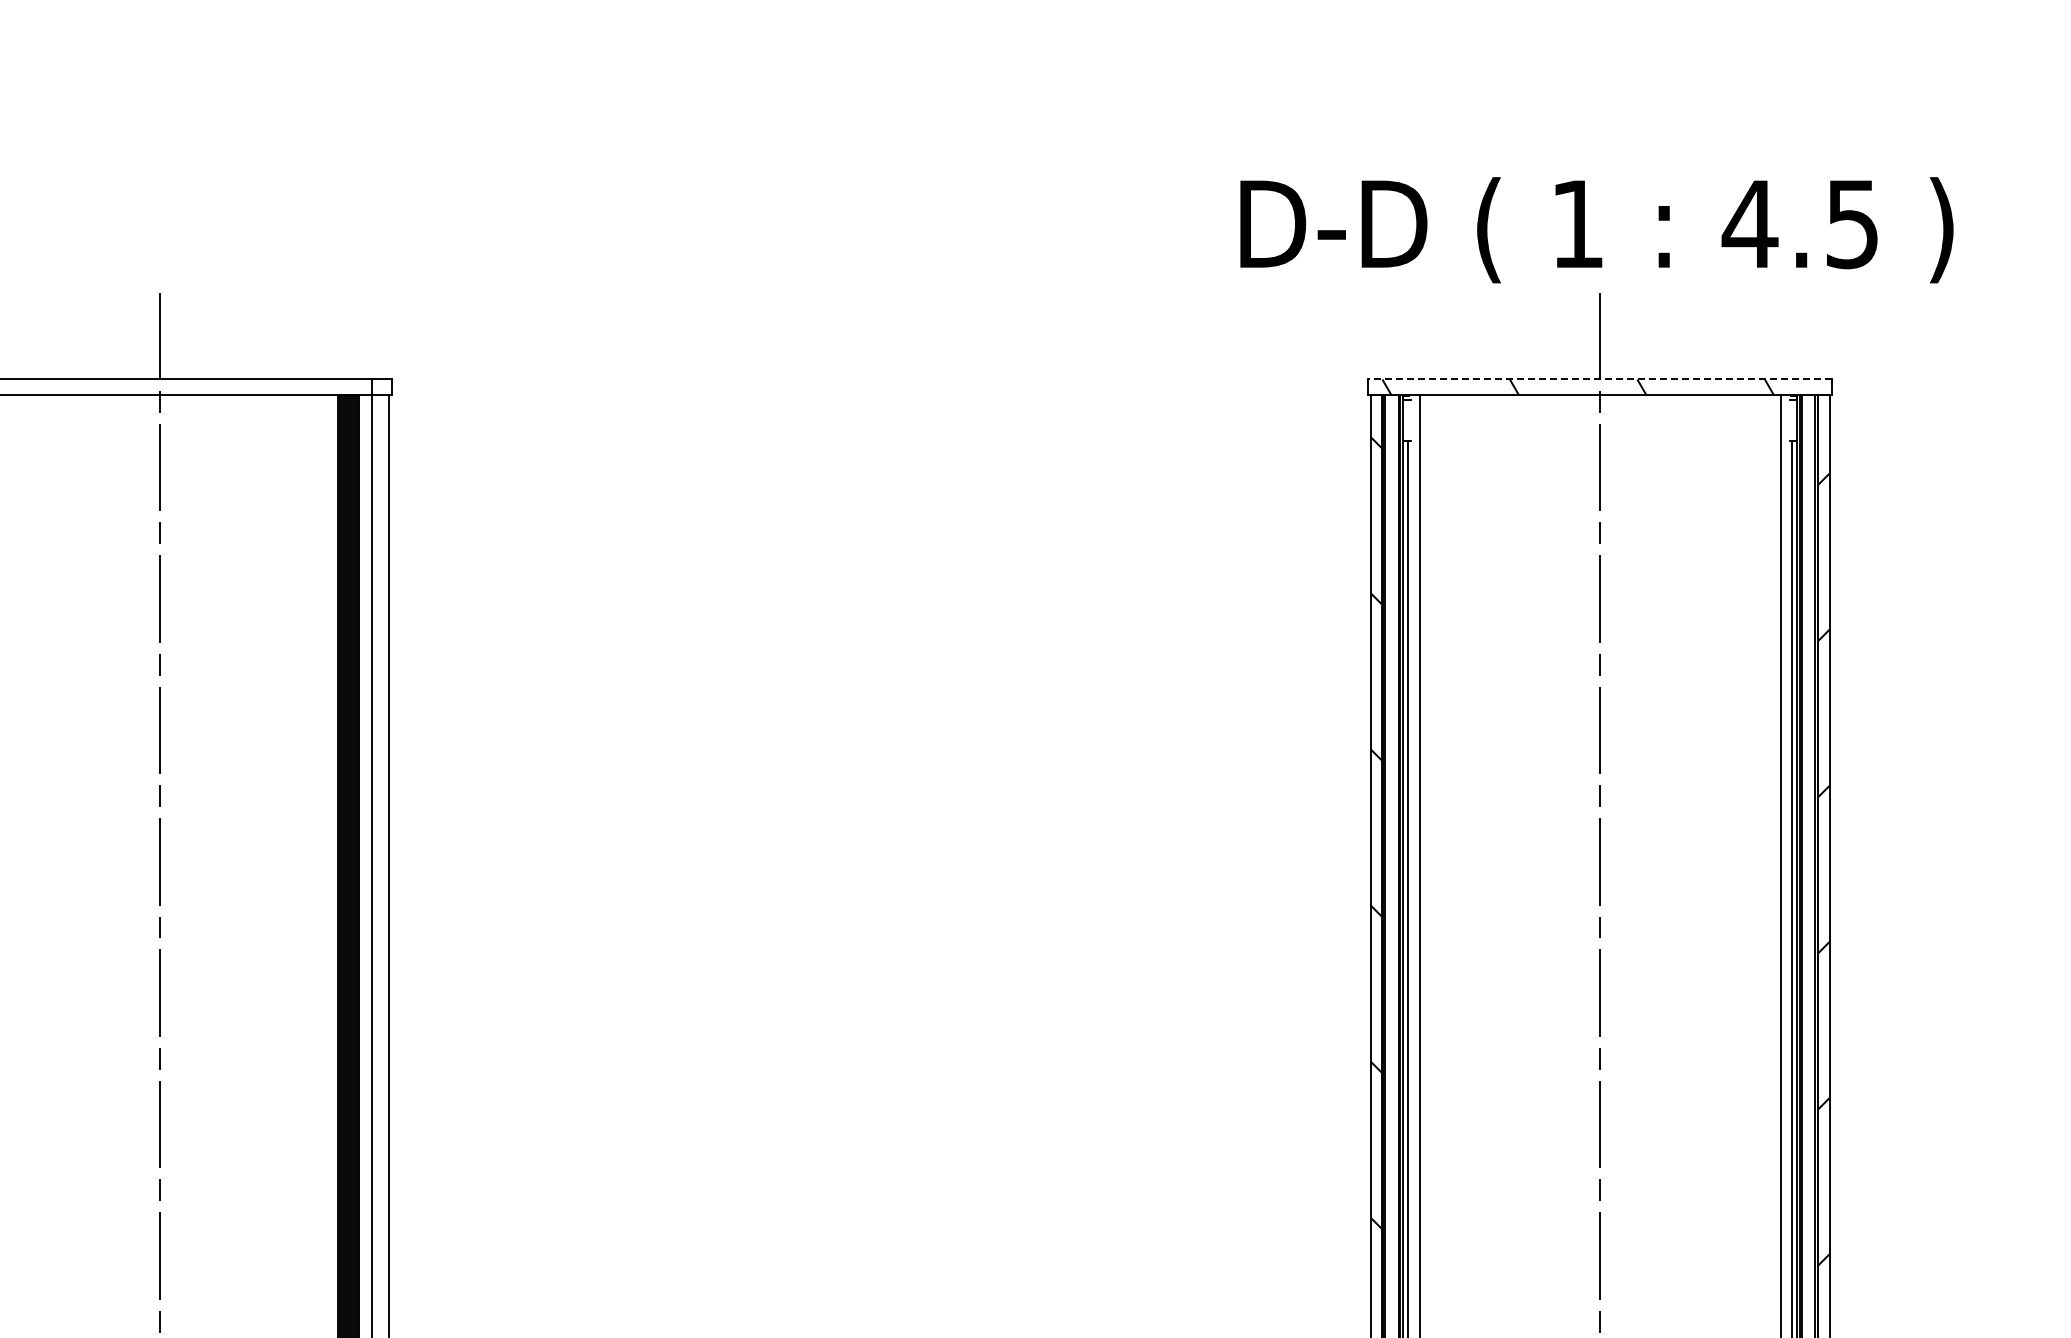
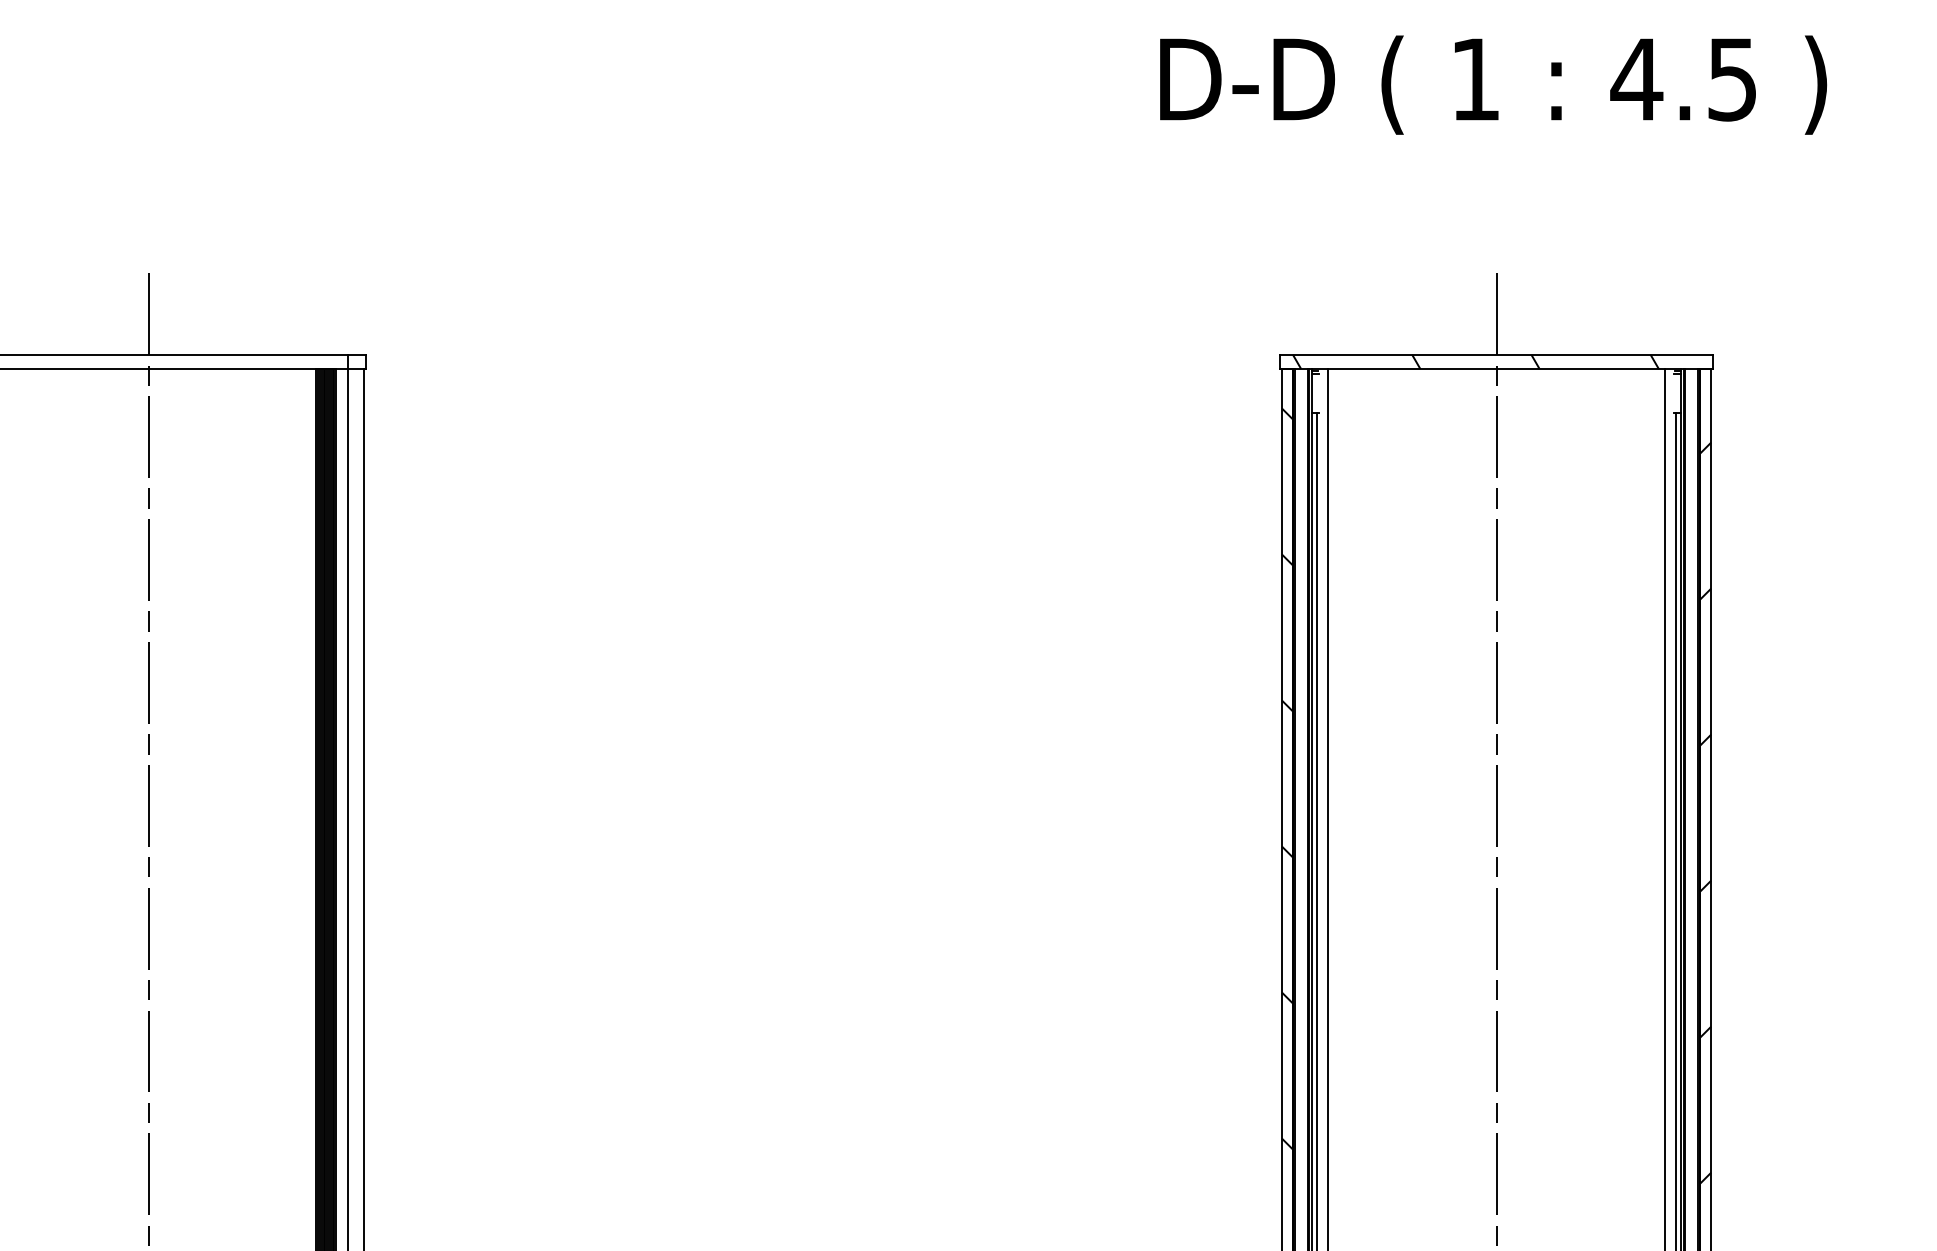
text: (1596, 230) -> (1493, 85), moved
line: (1600, 379) -> (1496, 354), dashed -> solid

